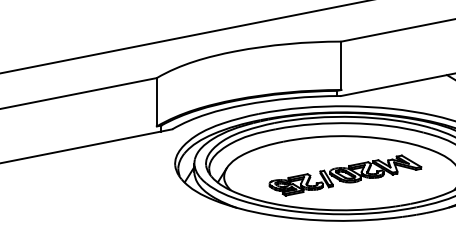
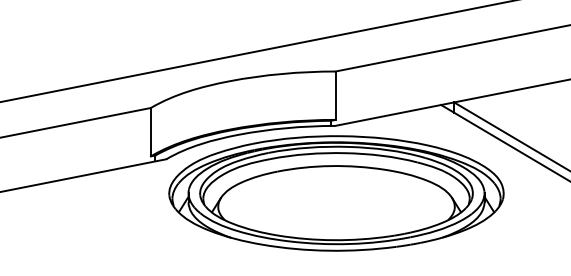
part: (345, 175) -> (339, 205), removed

